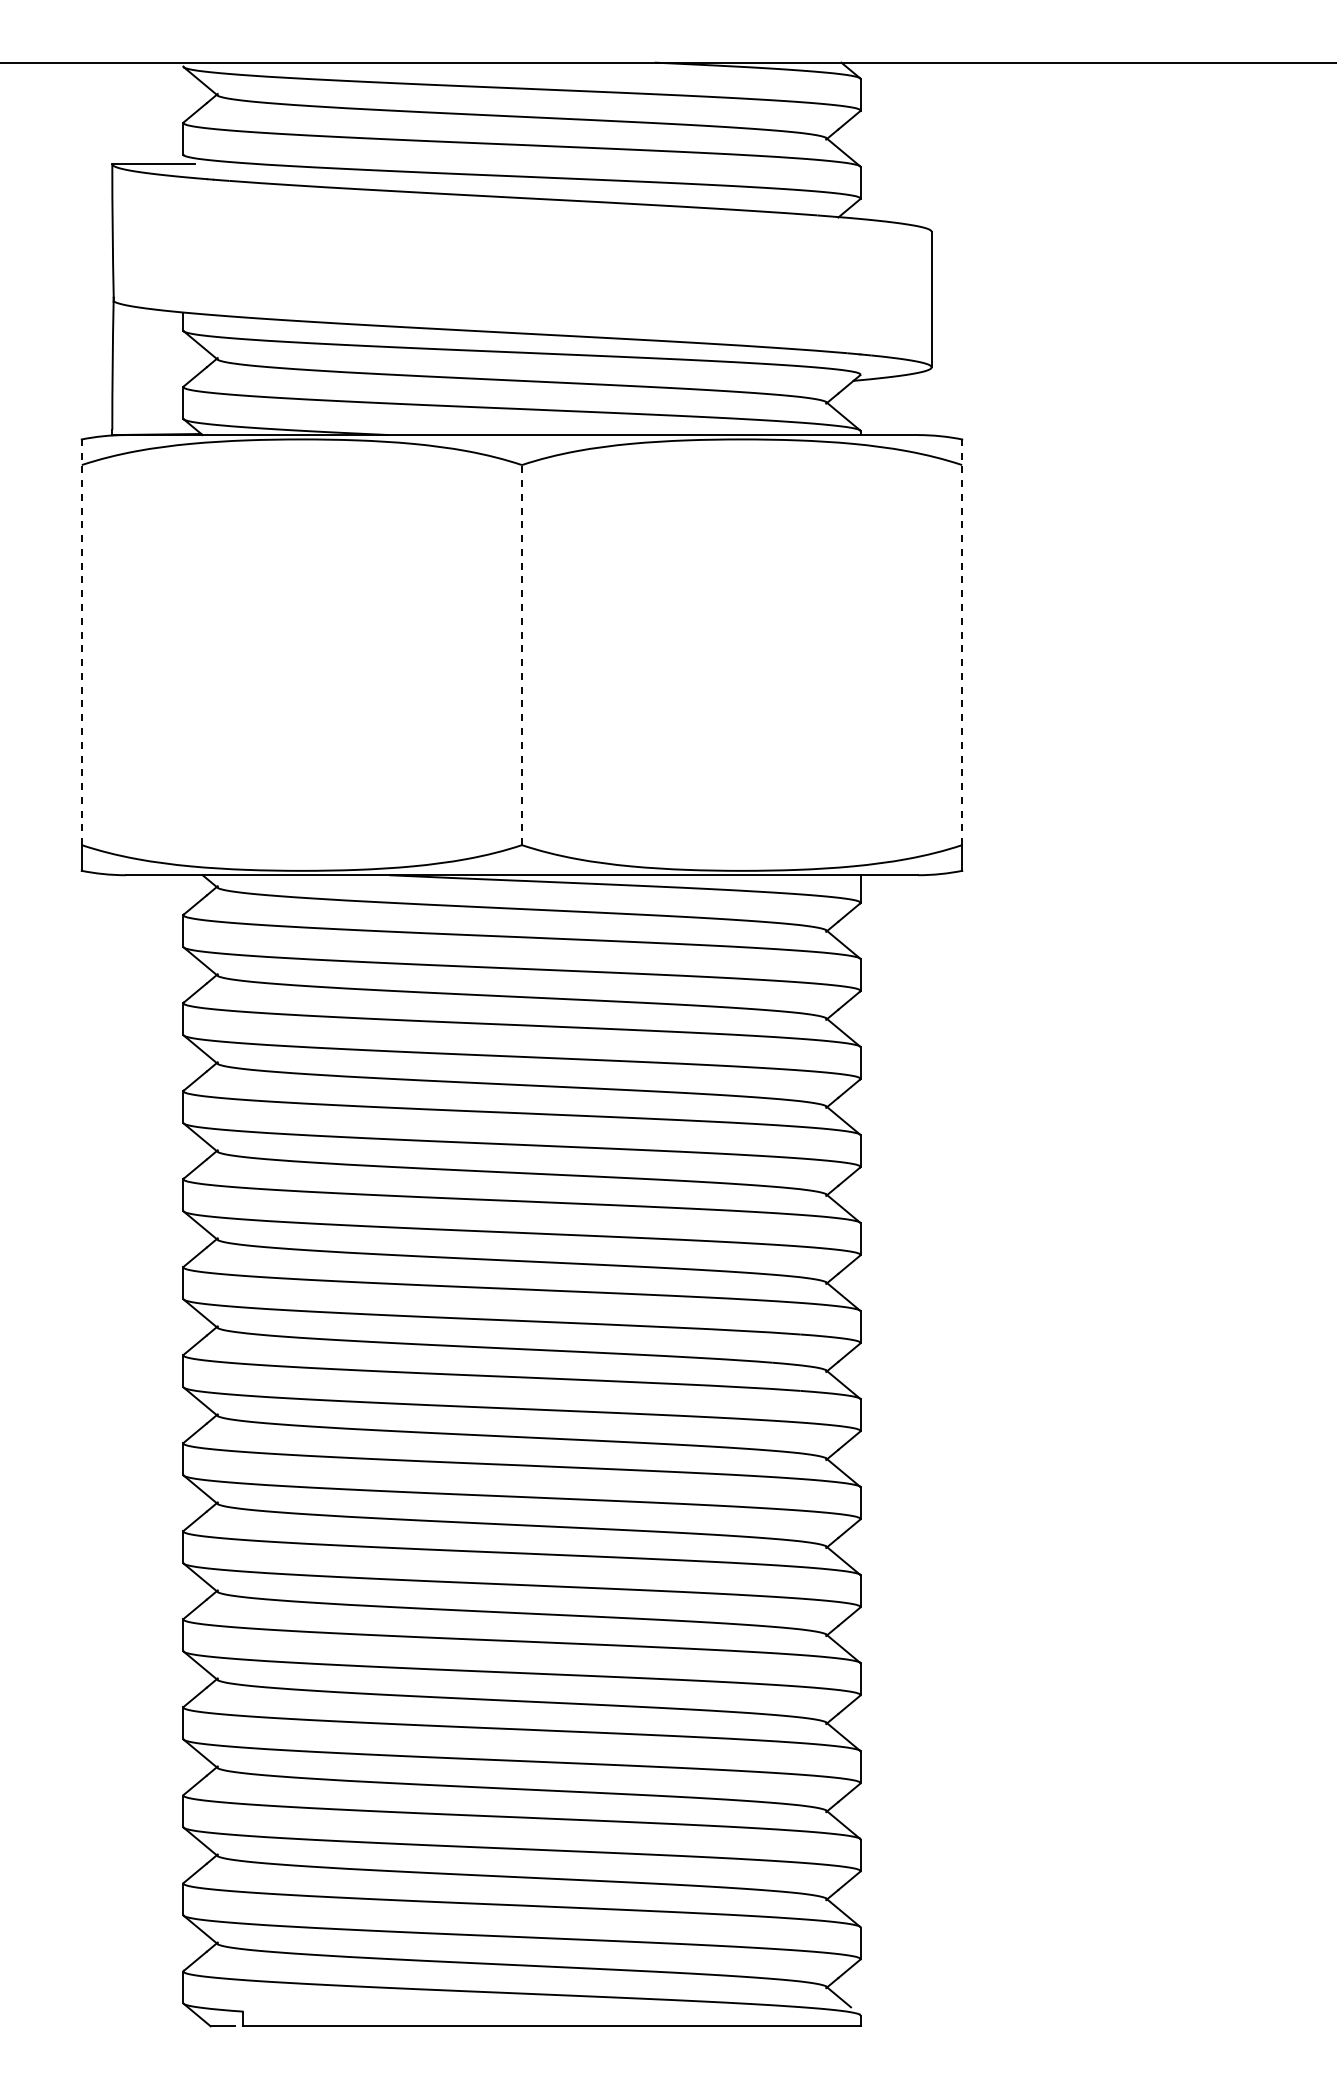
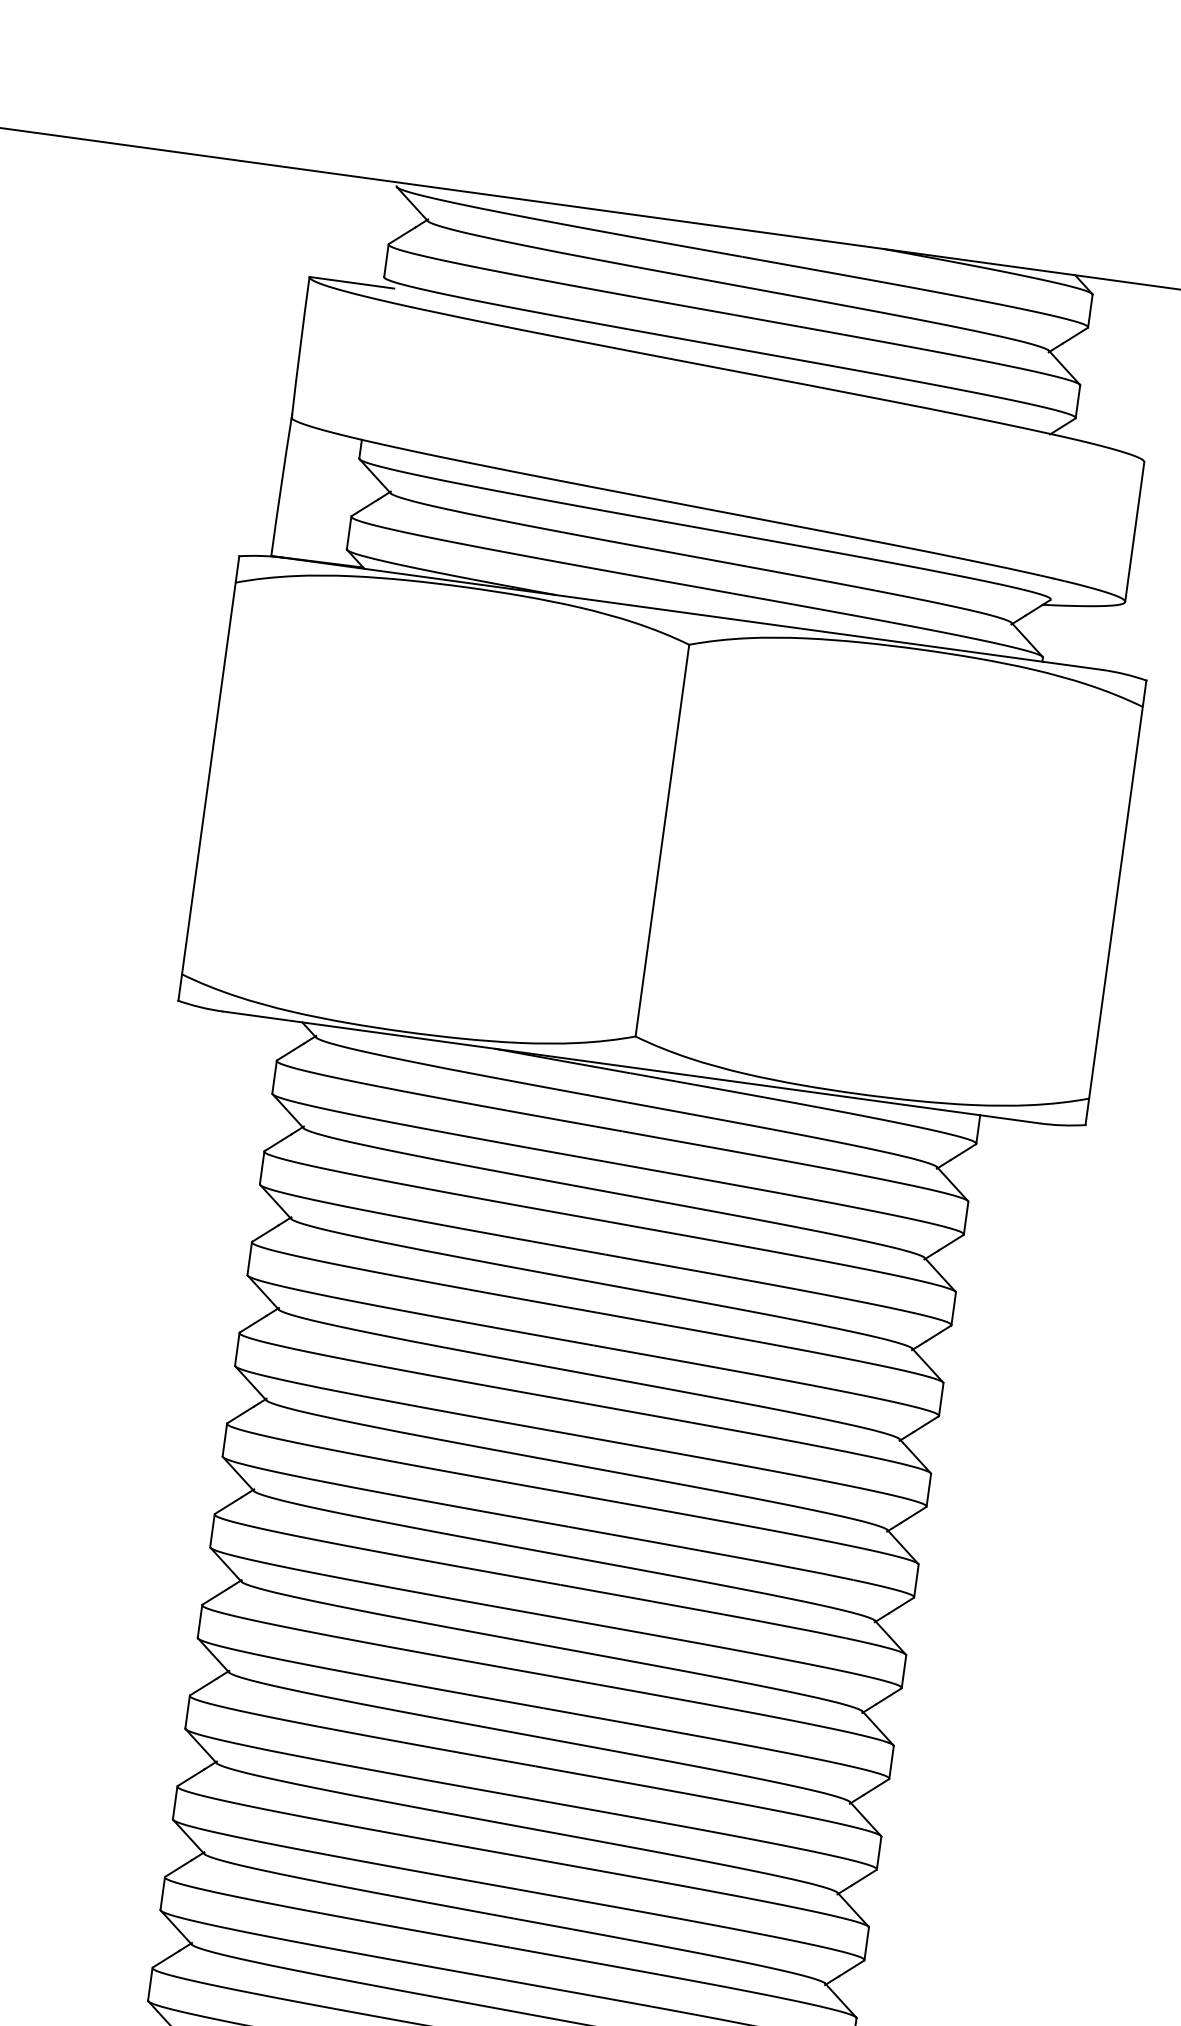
line: (81, 642) -> (210, 765), dashed -> solid
line: (962, 642) -> (1118, 889), dashed -> solid
line: (521, 654) -> (661, 839), dashed -> solid

